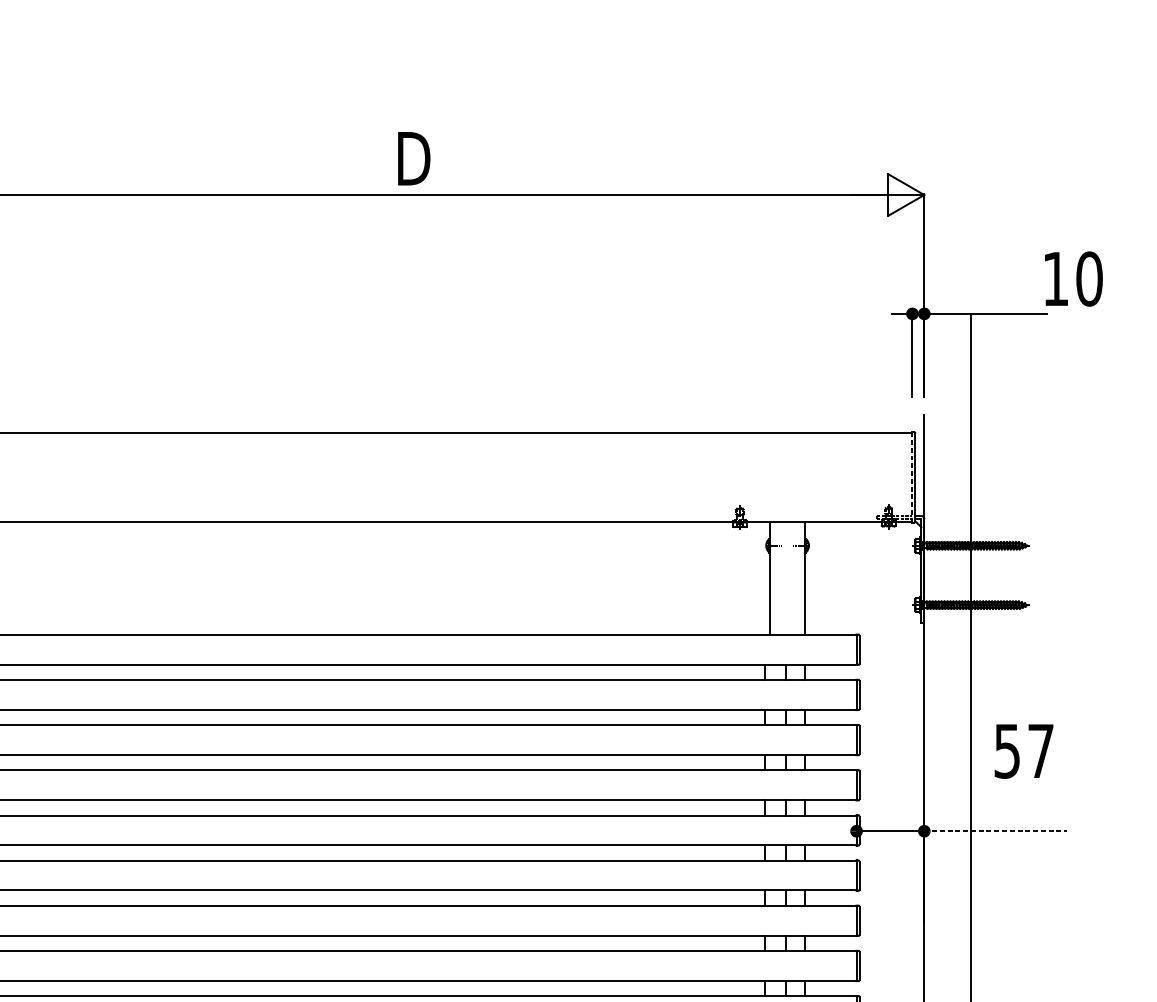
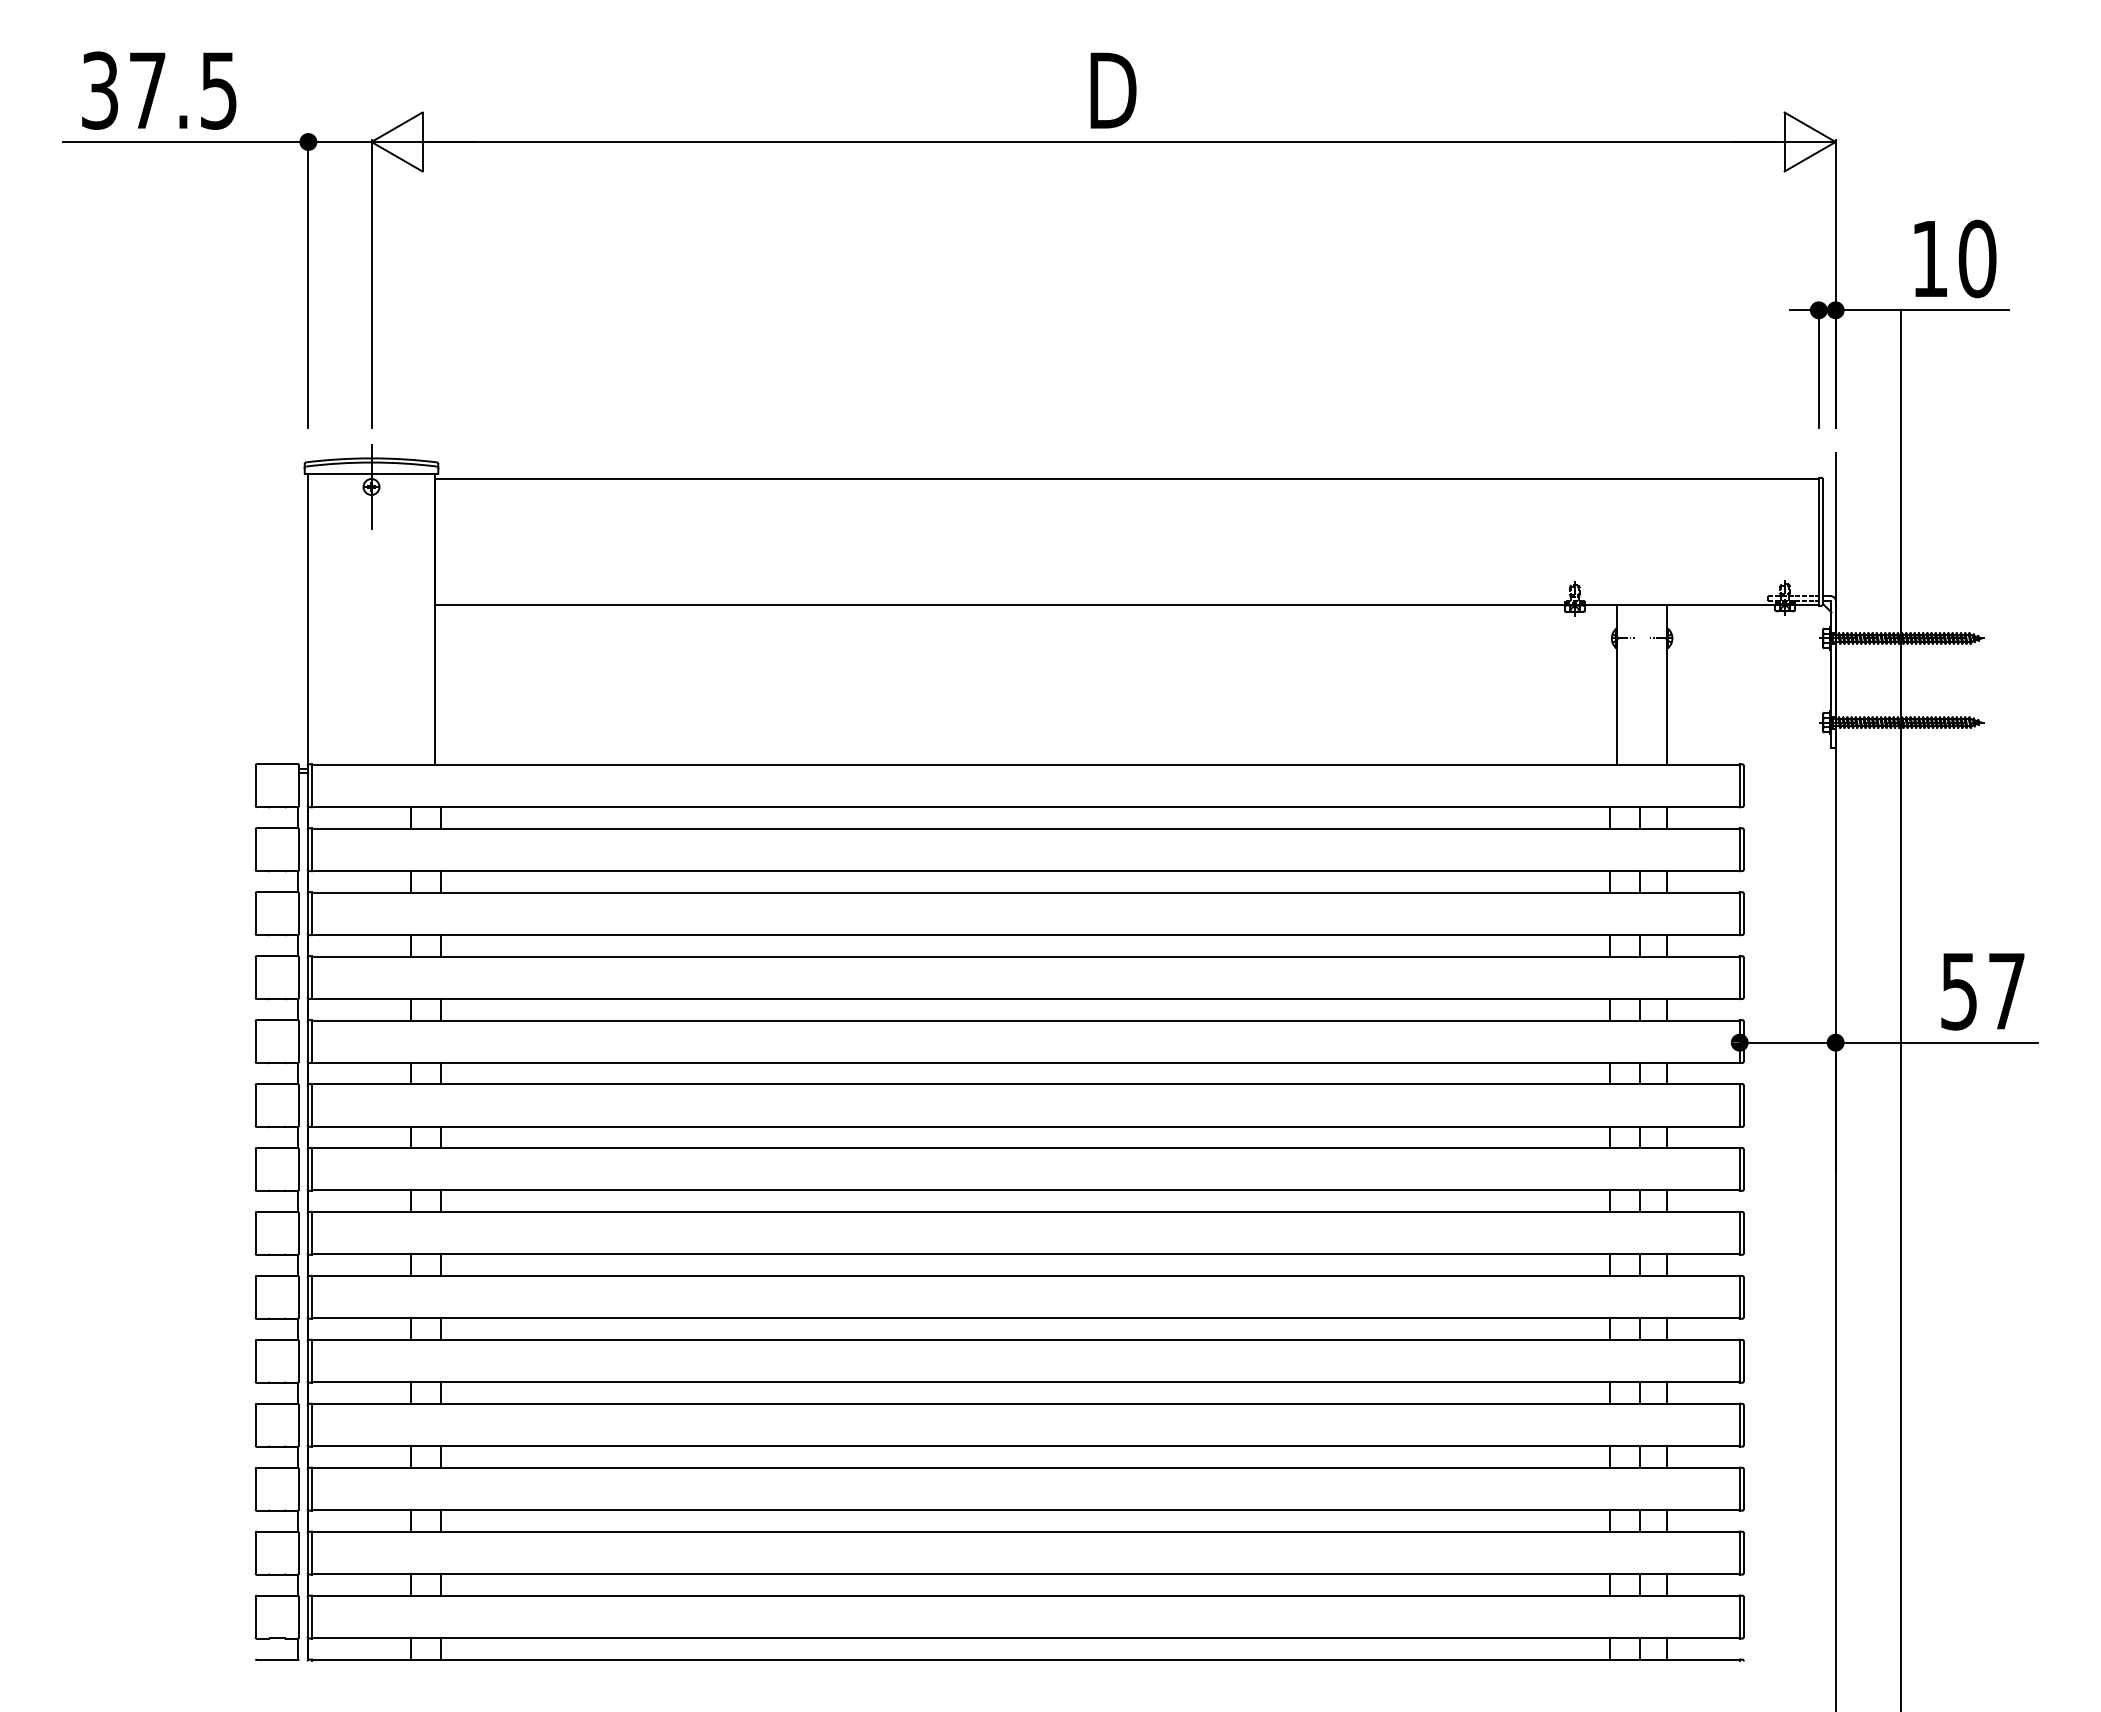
text: (1073, 278) -> (1955, 258), moved
line: (912, 477) -> (1818, 541), dashed -> solid
text: (1023, 751) -> (1982, 991), moved
line: (996, 831) -> (1937, 1042), dashed -> solid

